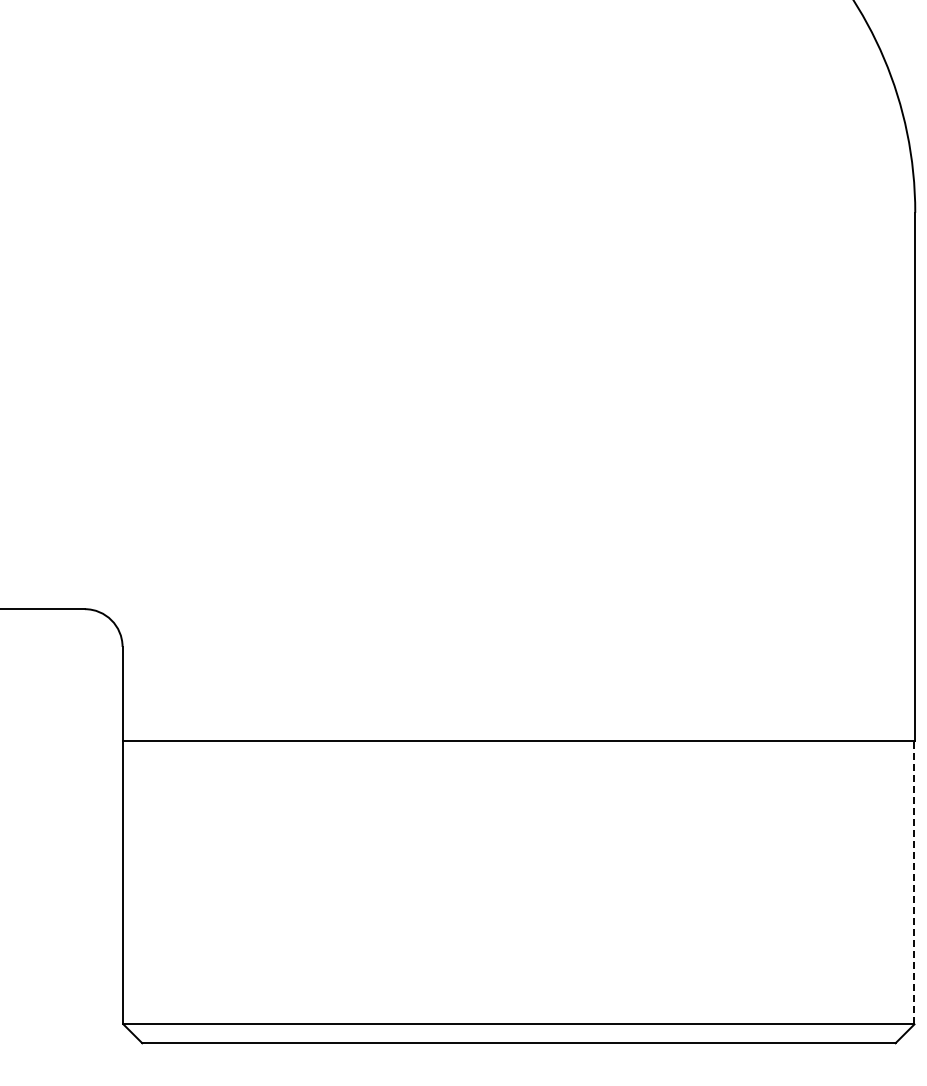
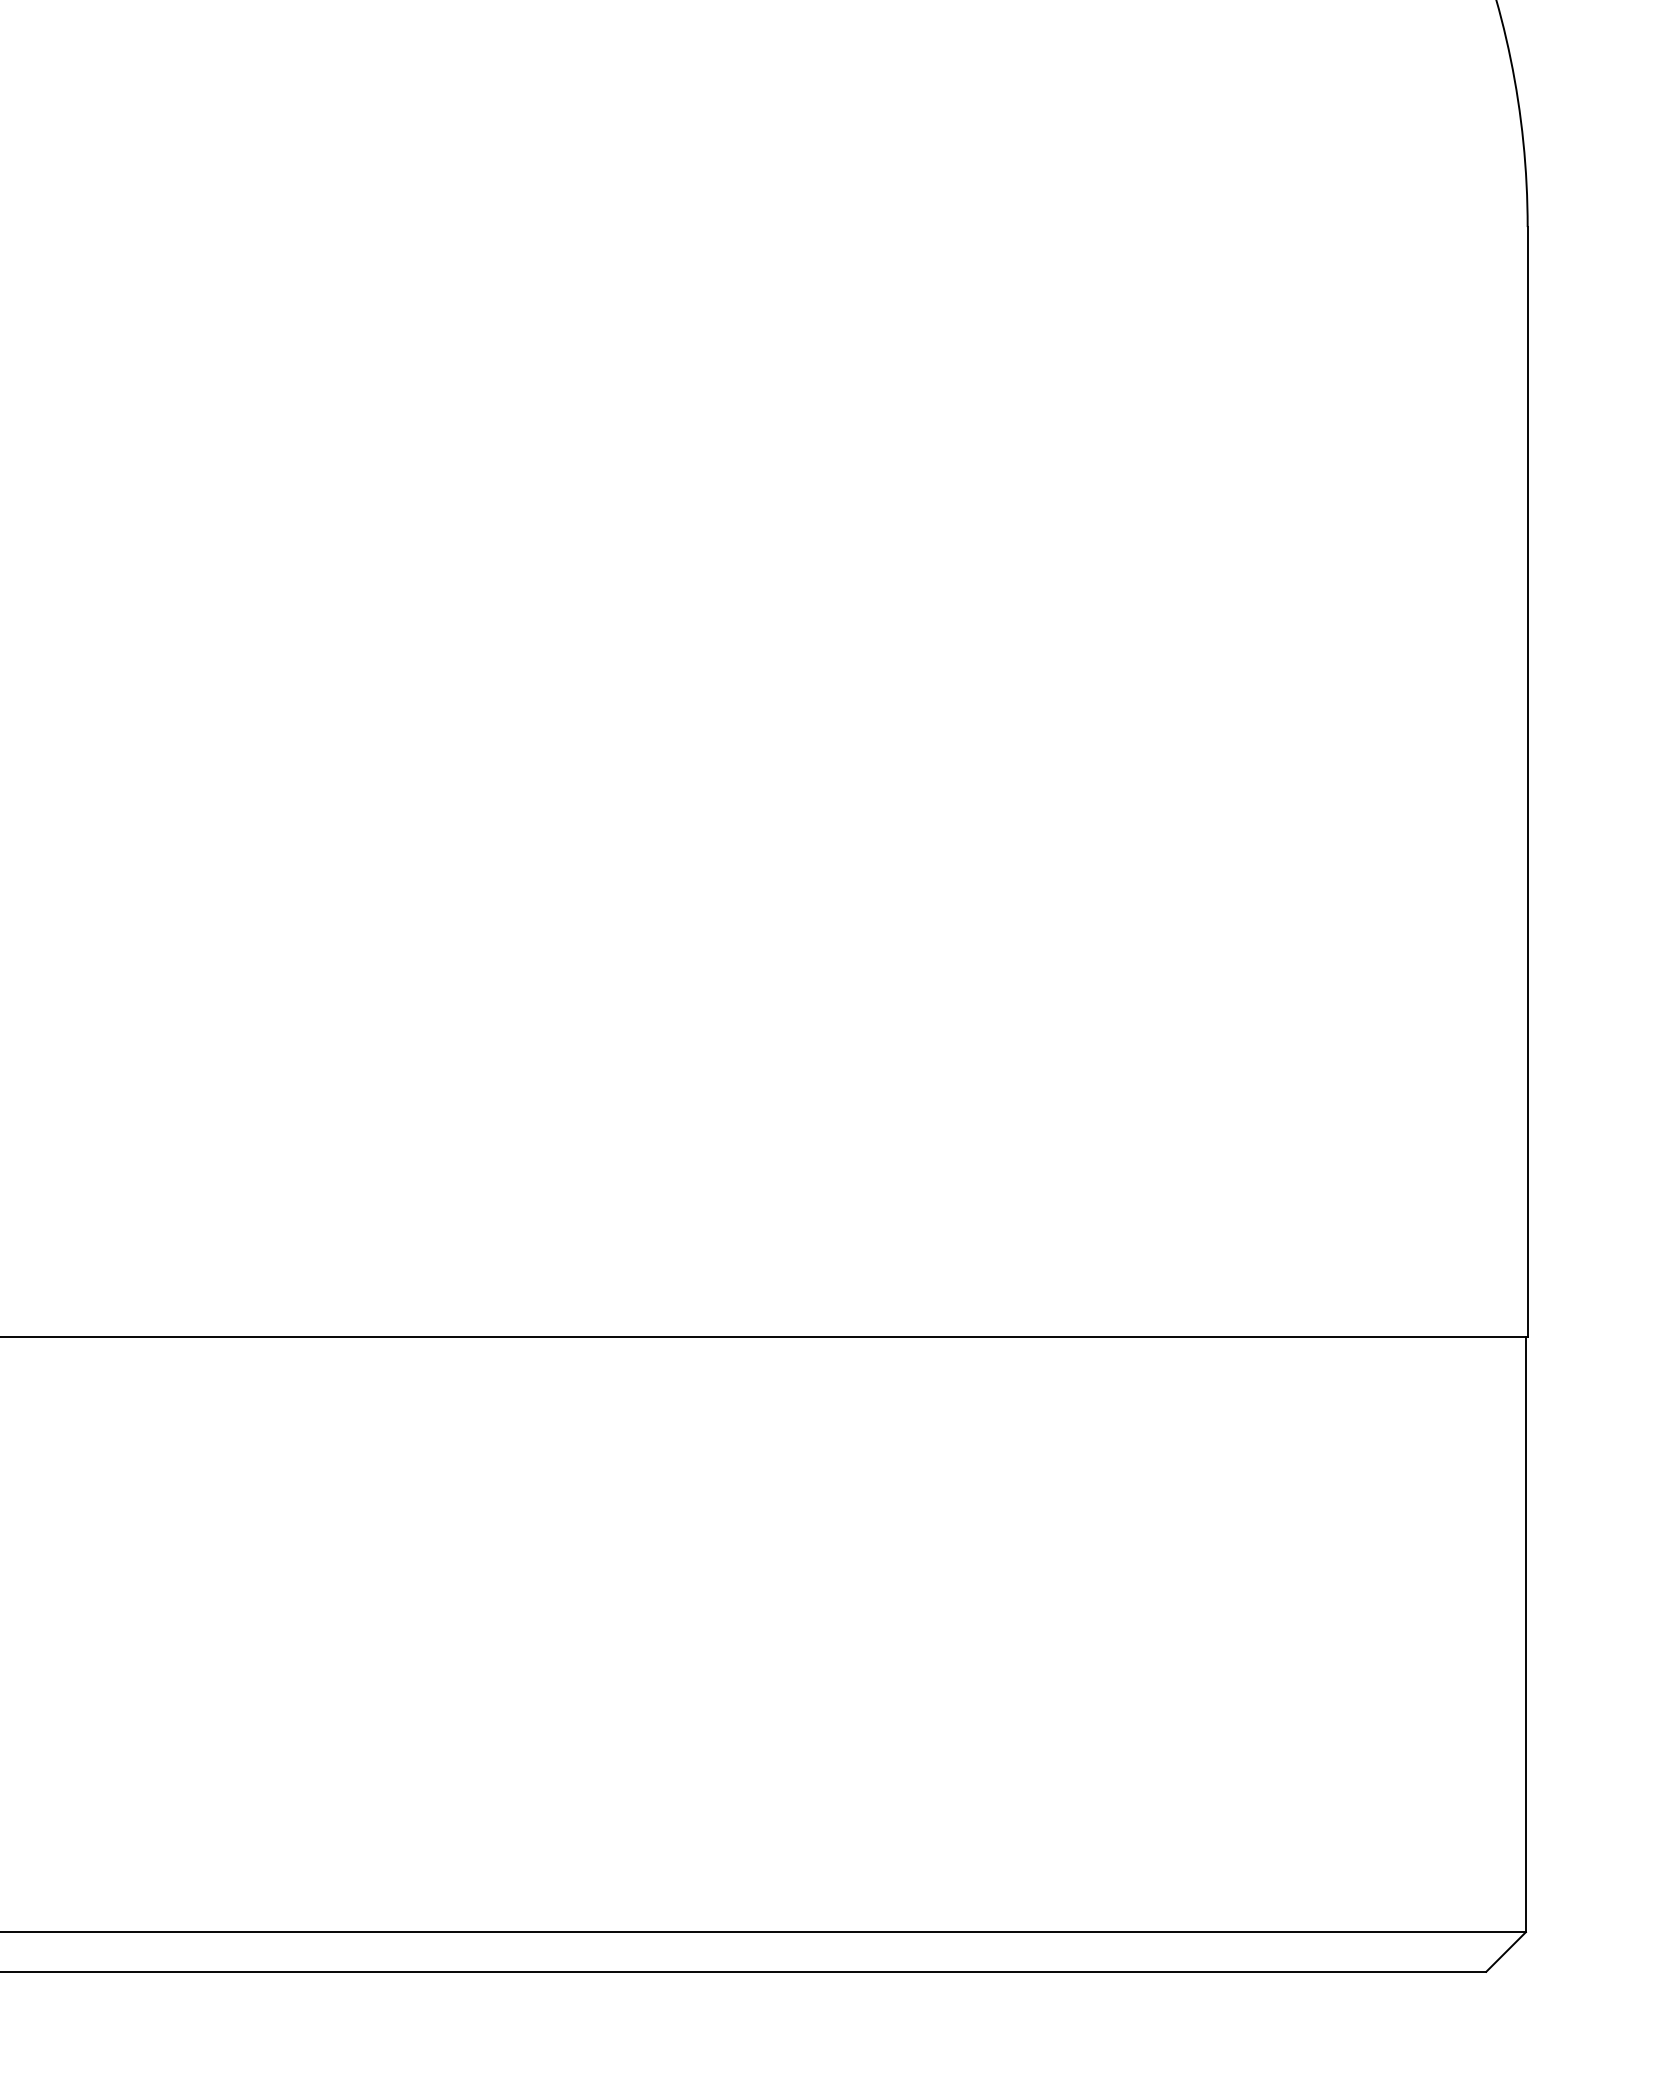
line: (914, 882) -> (1526, 1634), dashed -> solid

